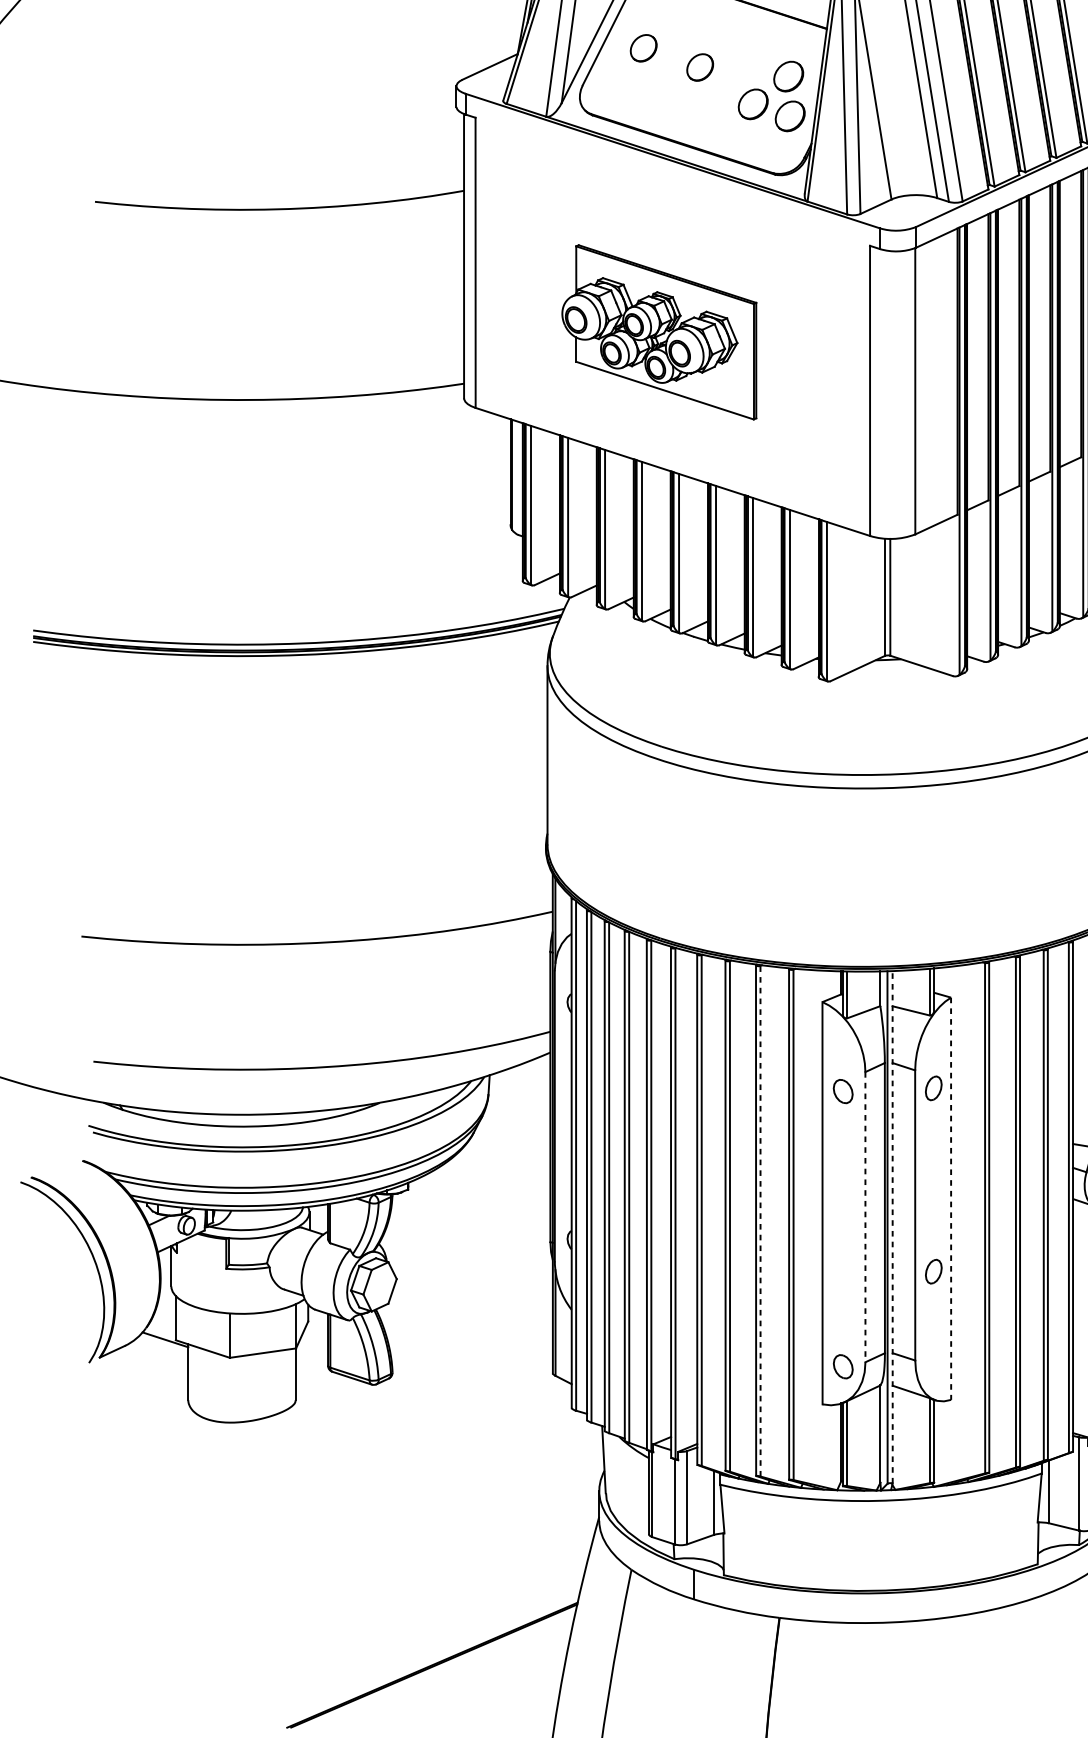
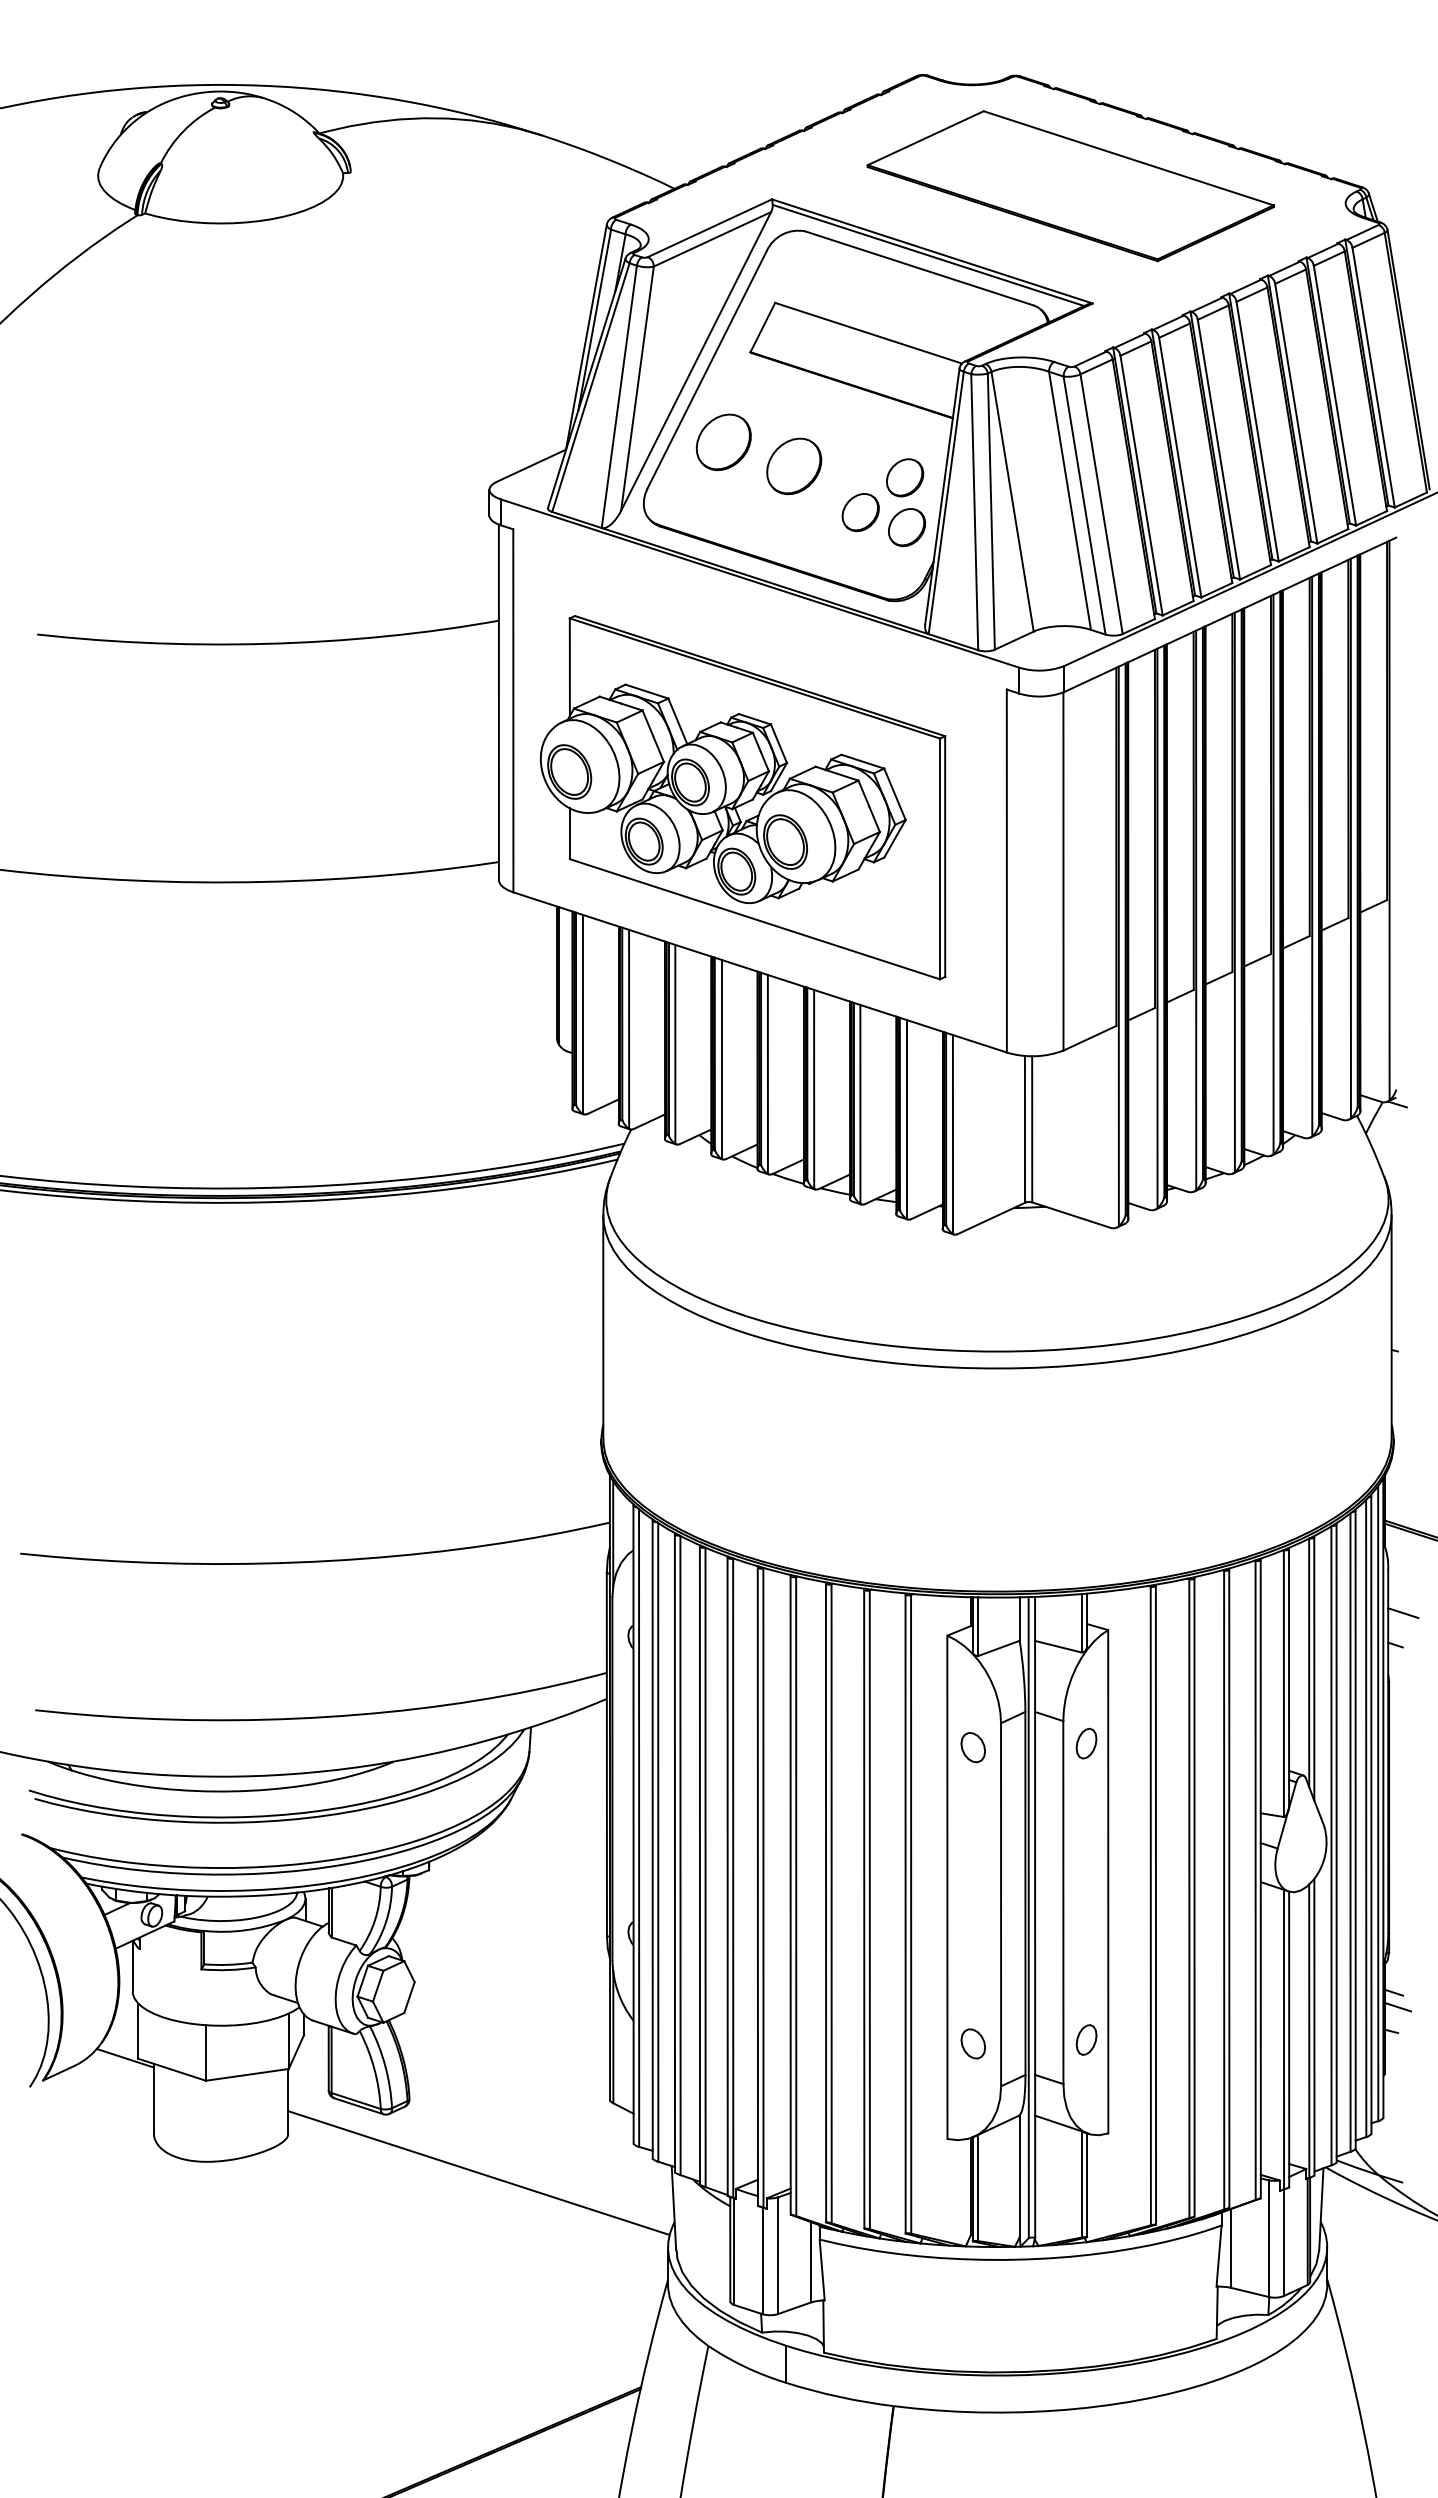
part: (643, 48) -> (723, 442), size x1.67
part: (700, 67) -> (794, 466), size x1.67
part: (659, 332) -> (743, 797), size x1.67
line: (951, 1198) -> (1108, 1881), dashed -> solid
line: (865, 1216) -> (1001, 1904), dashed -> solid
line: (760, 1220) -> (869, 1909), dashed -> solid
line: (892, 1227) -> (1035, 1917), dashed -> solid
part: (933, 1271) -> (1086, 2039), moved
part: (843, 1366) -> (973, 2043), moved
line: (447, 1431) -> (478, 2173), added

